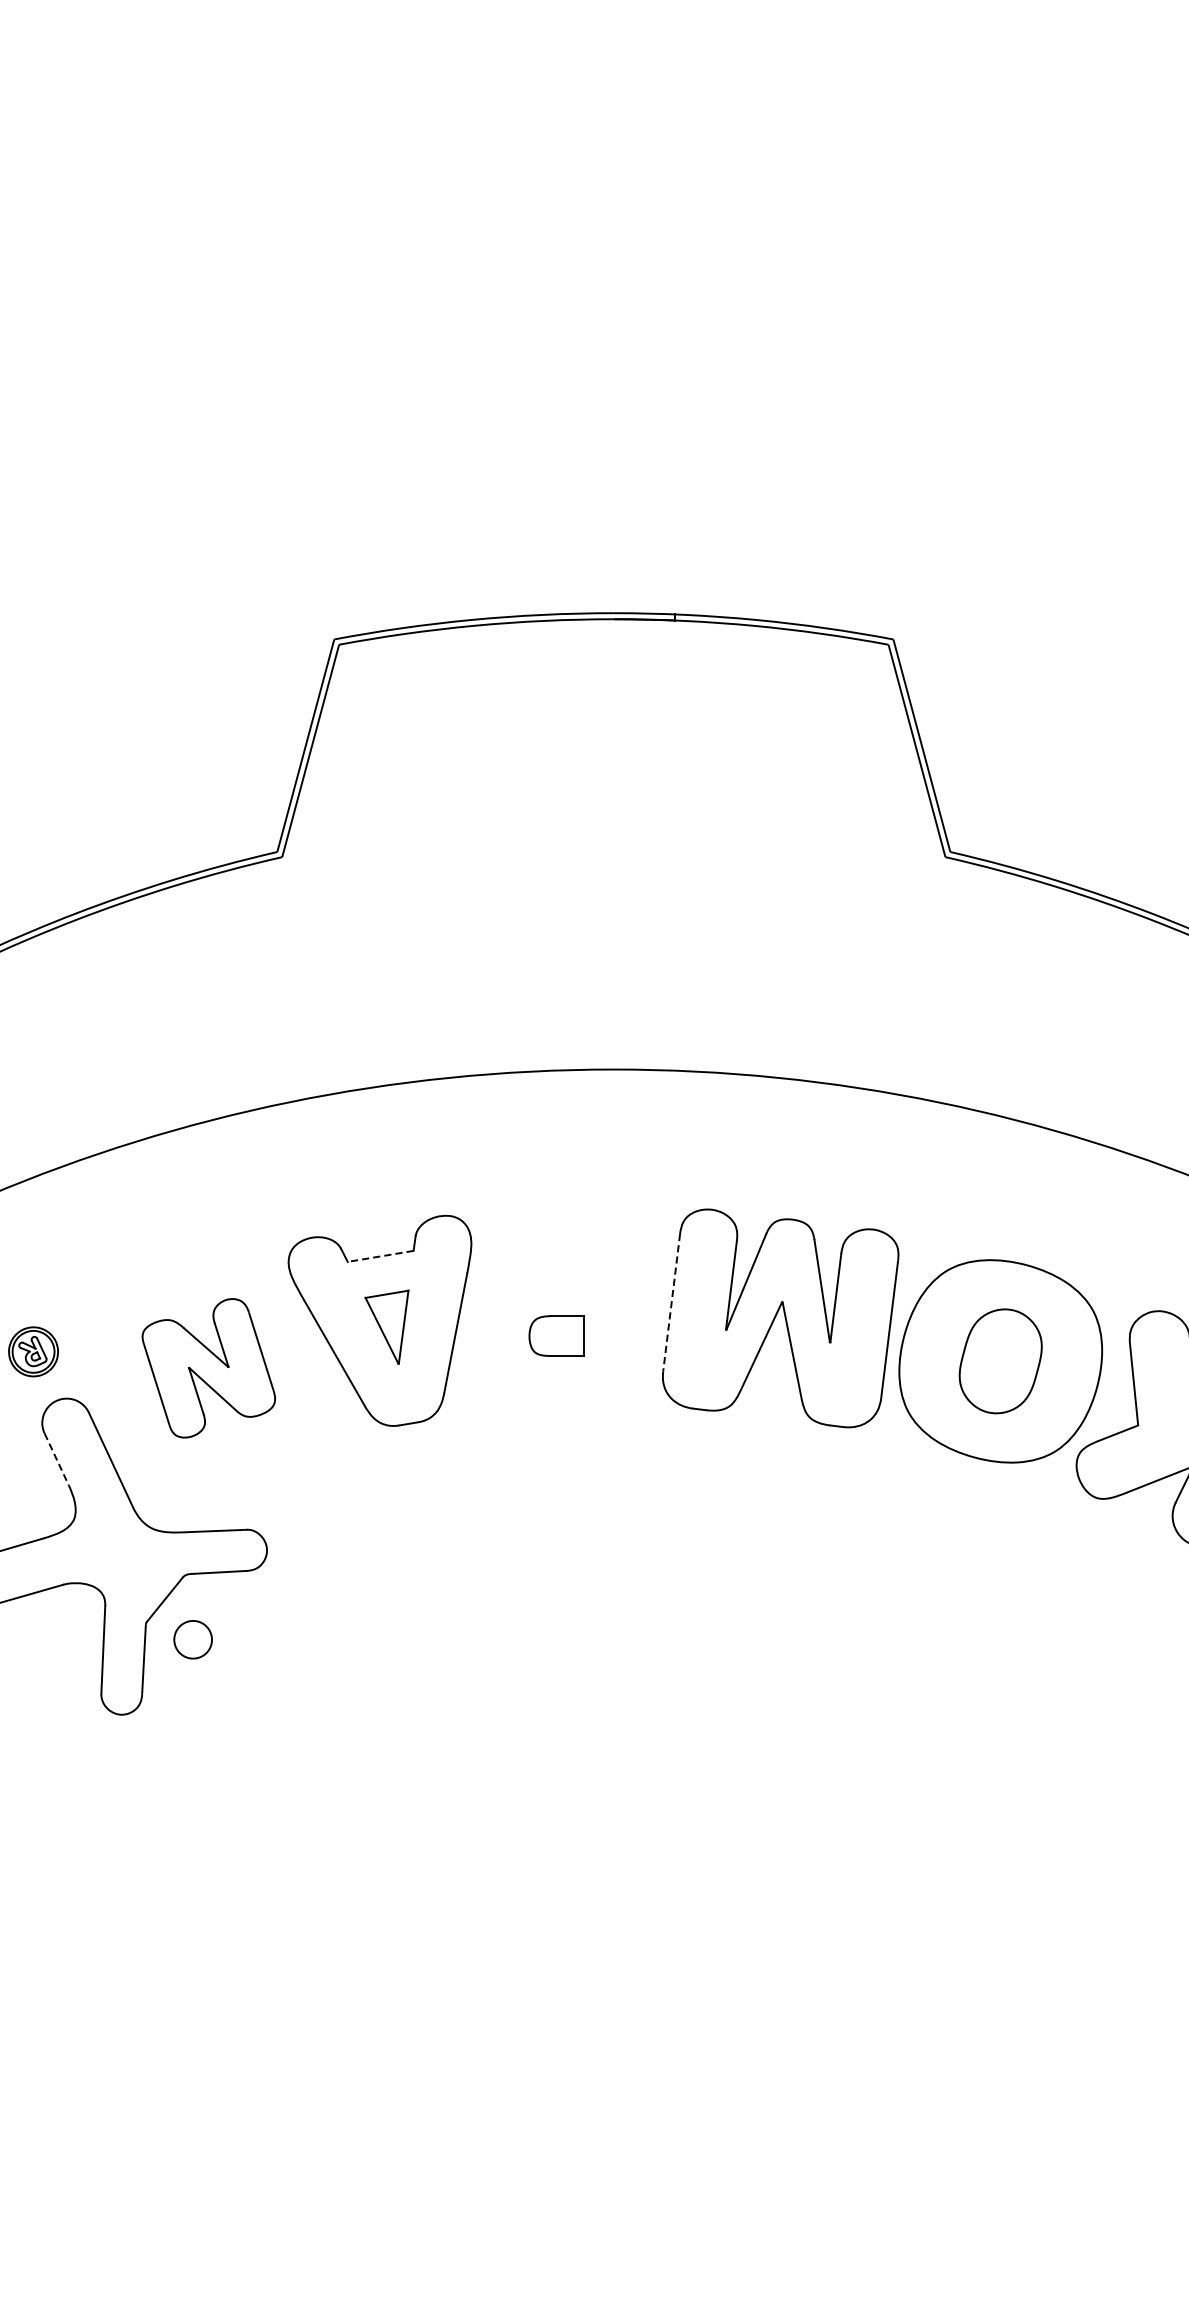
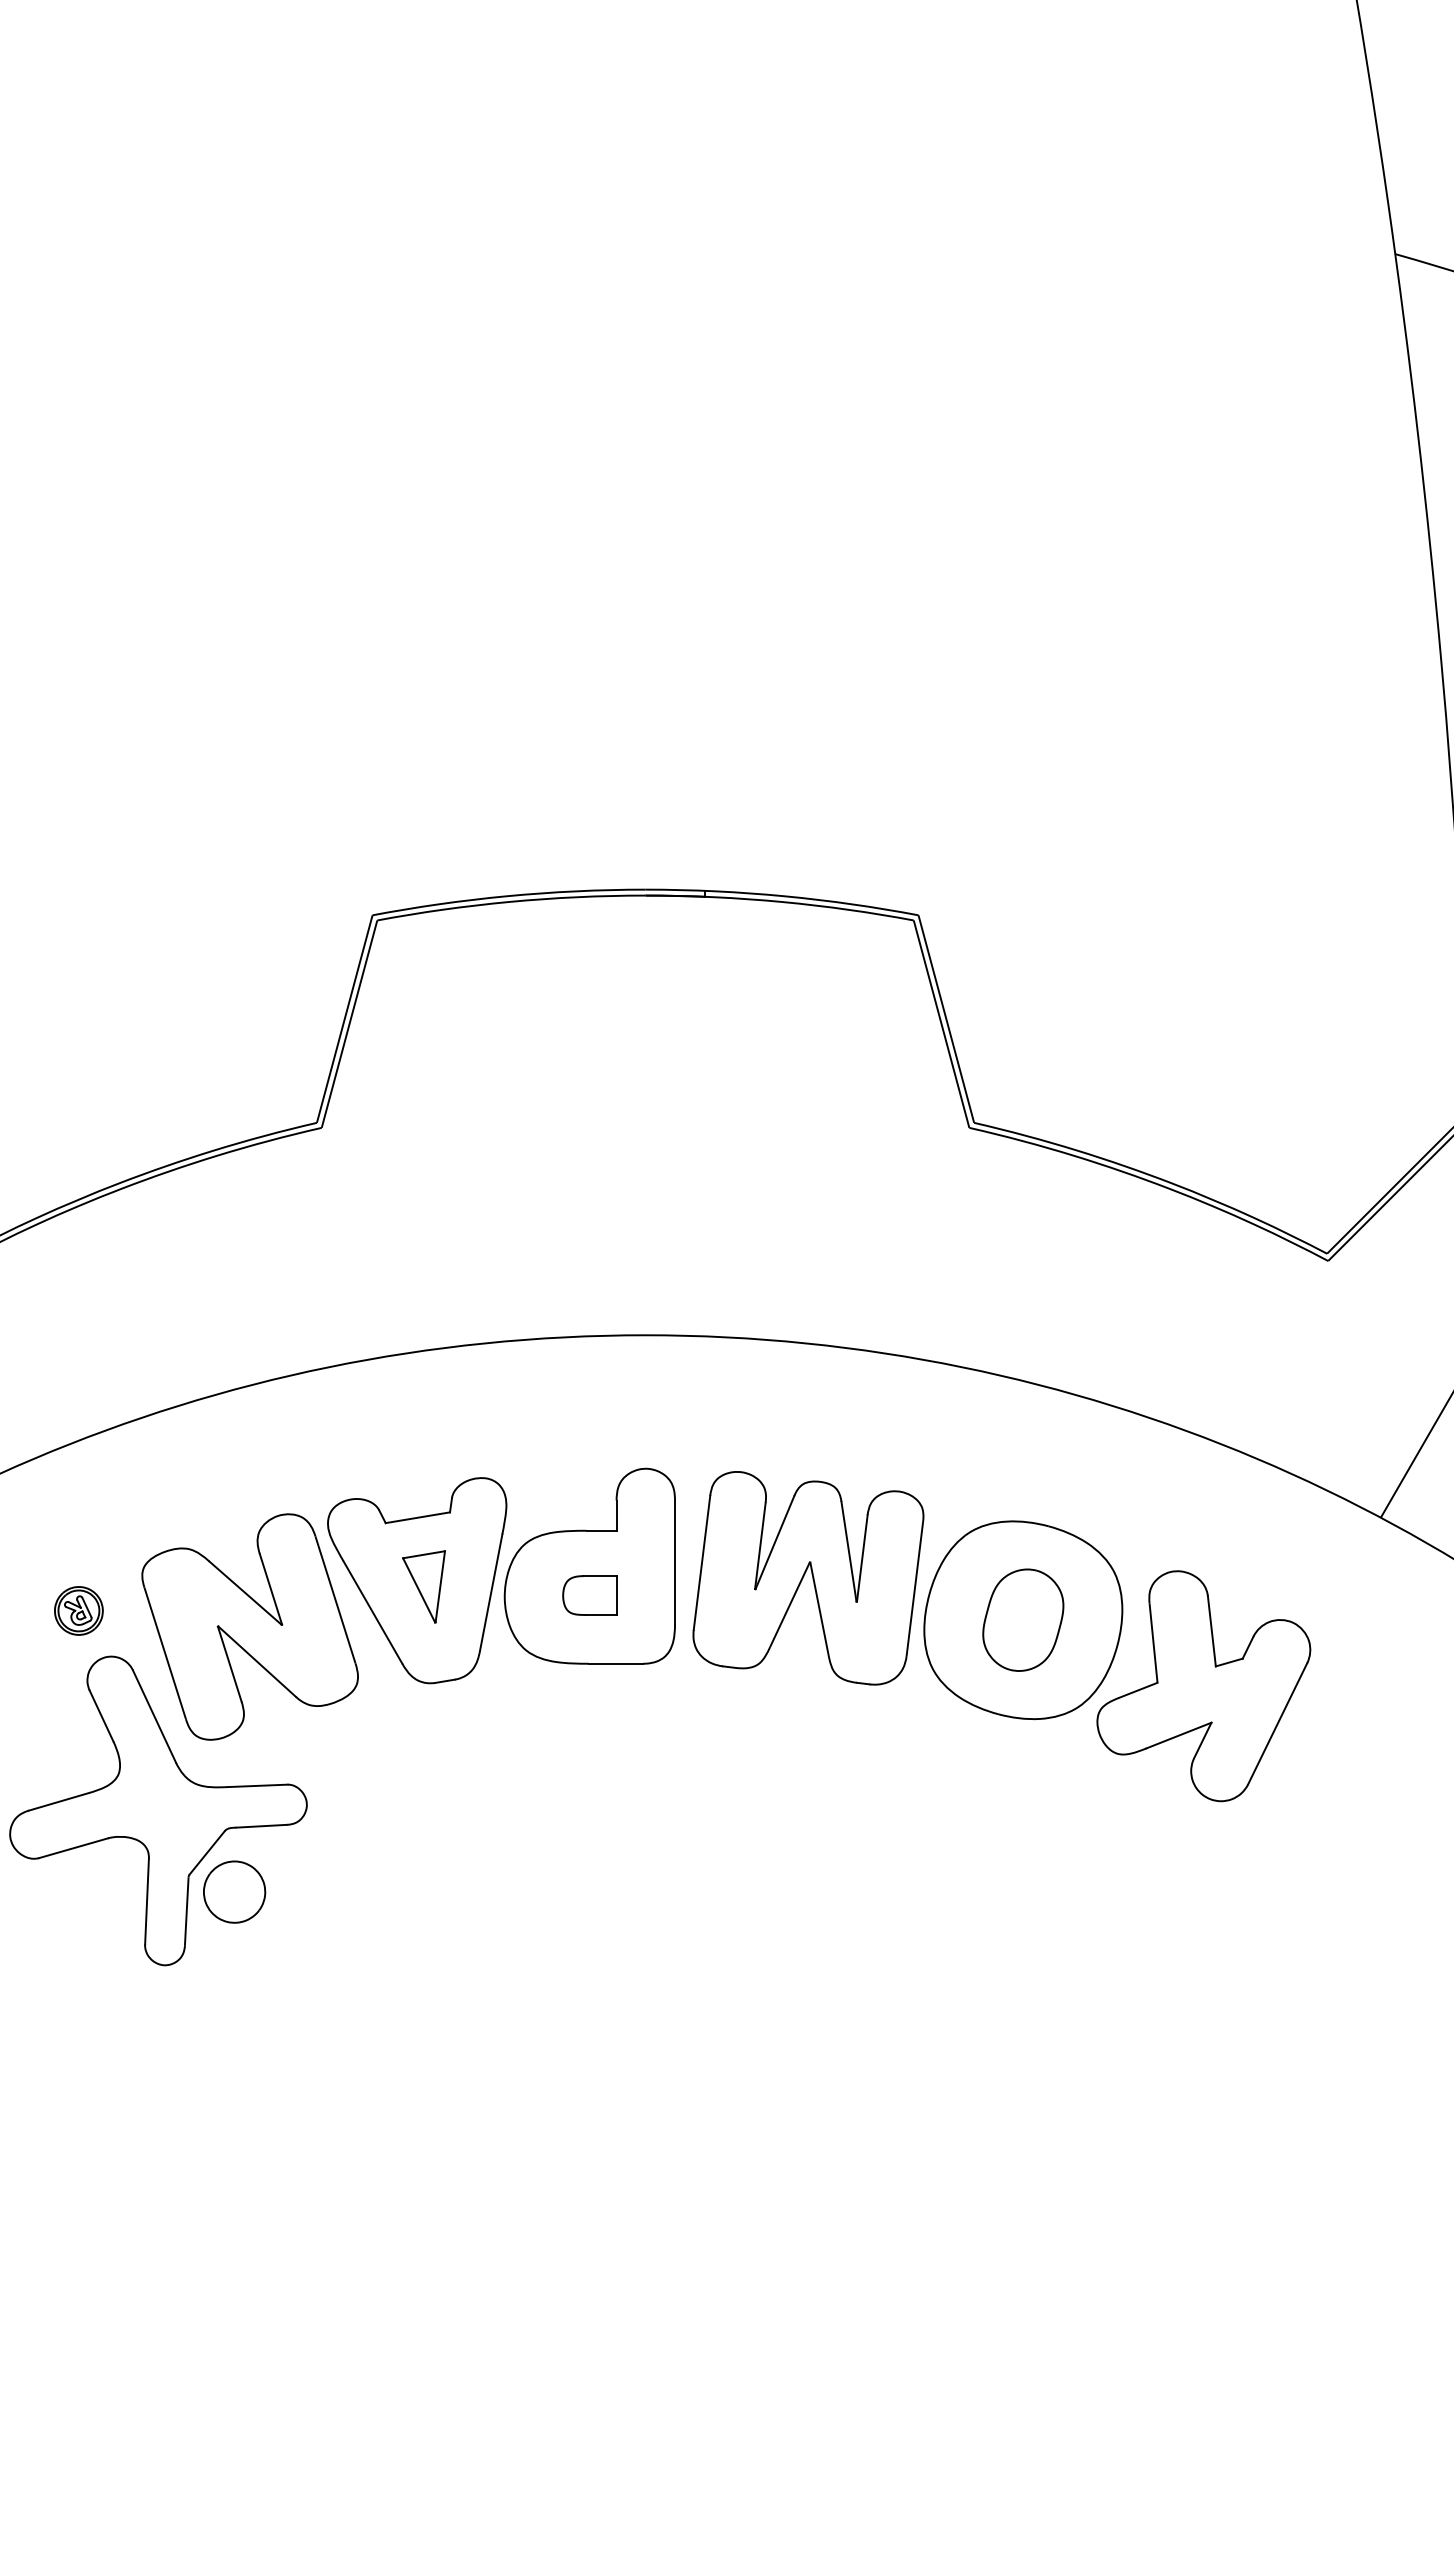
line: (380, 1256) -> (417, 1517), dashed -> solid
line: (672, 1302) -> (702, 1562), dashed -> solid
part: (556, 1305) -> (589, 1565), added
part: (208, 1367) -> (249, 1626), size x1.67
line: (56, 1459) -> (101, 1716), dashed -> solid
part: (192, 1639) -> (234, 1891), size x1.67

